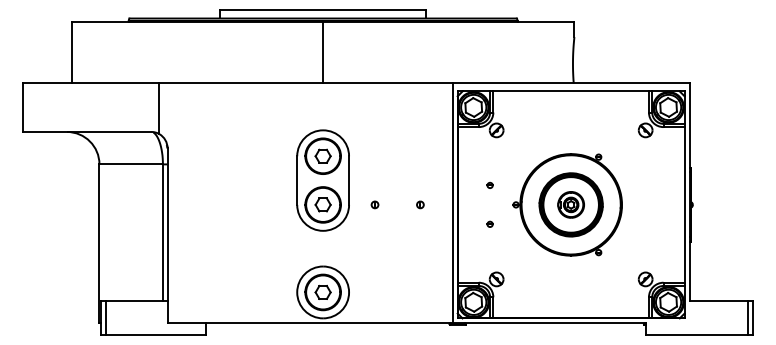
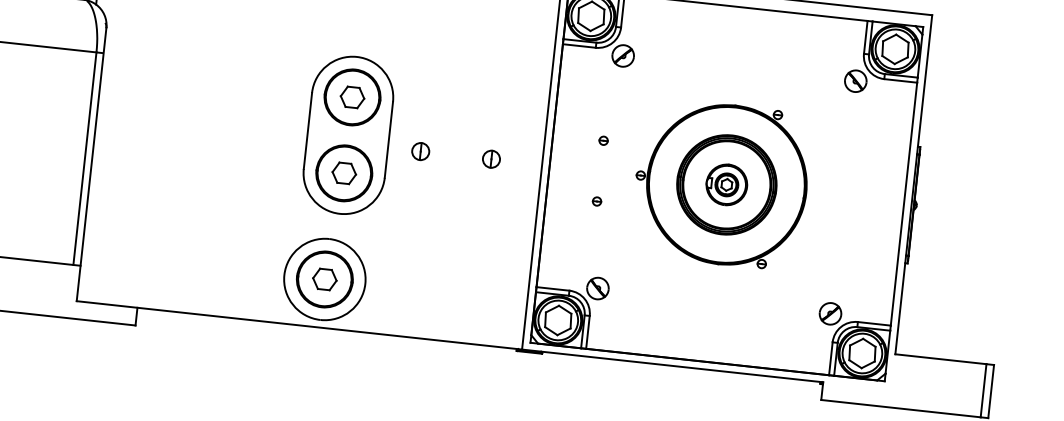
part: (322, 180) -> (347, 135), moved
part: (374, 204) -> (419, 150), size x1.6
part: (420, 204) -> (491, 158), size x1.6

